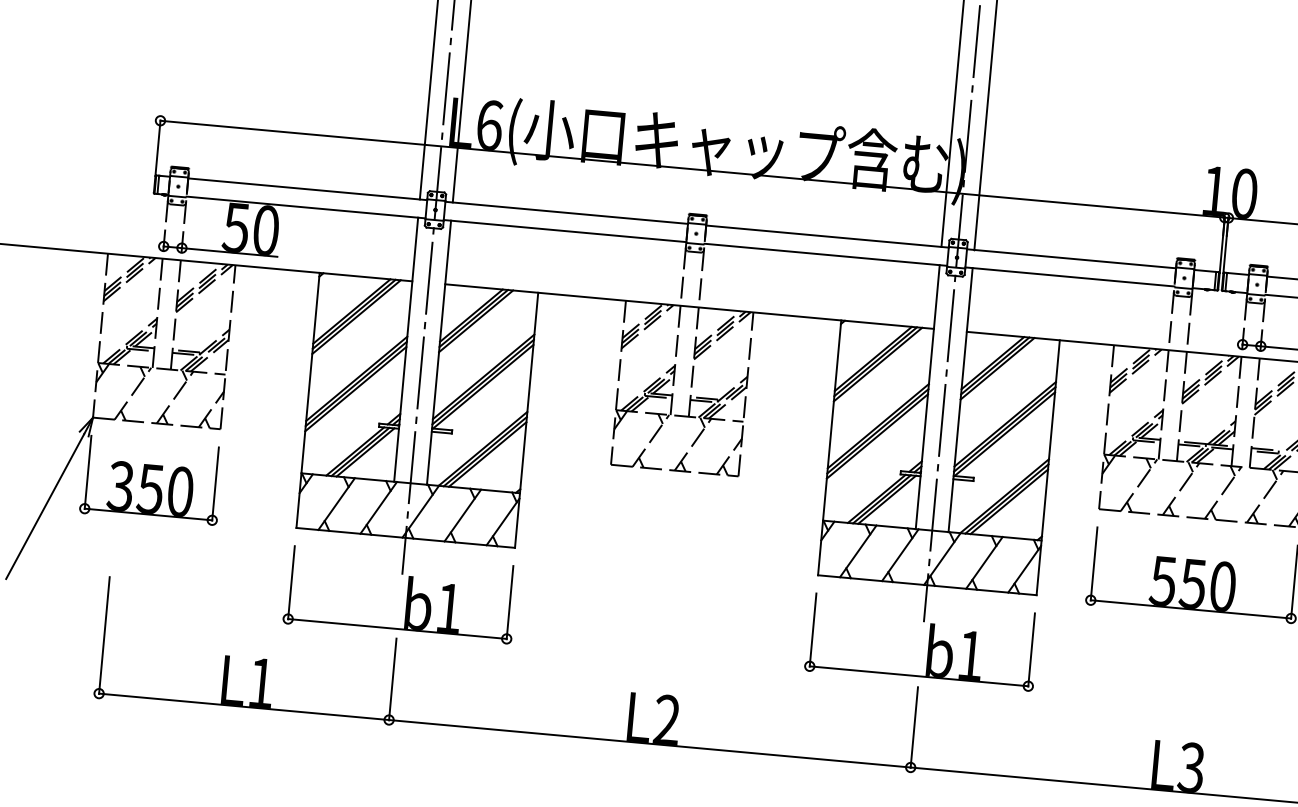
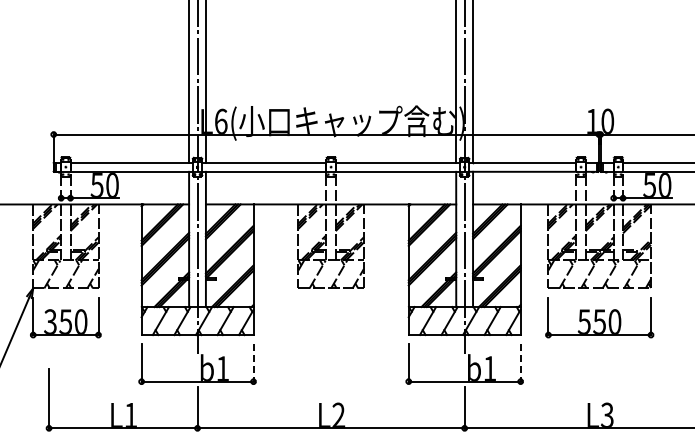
line: (509, 603) -> (253, 363), solid -> dashed
line: (1031, 650) -> (520, 363), solid -> dashed

